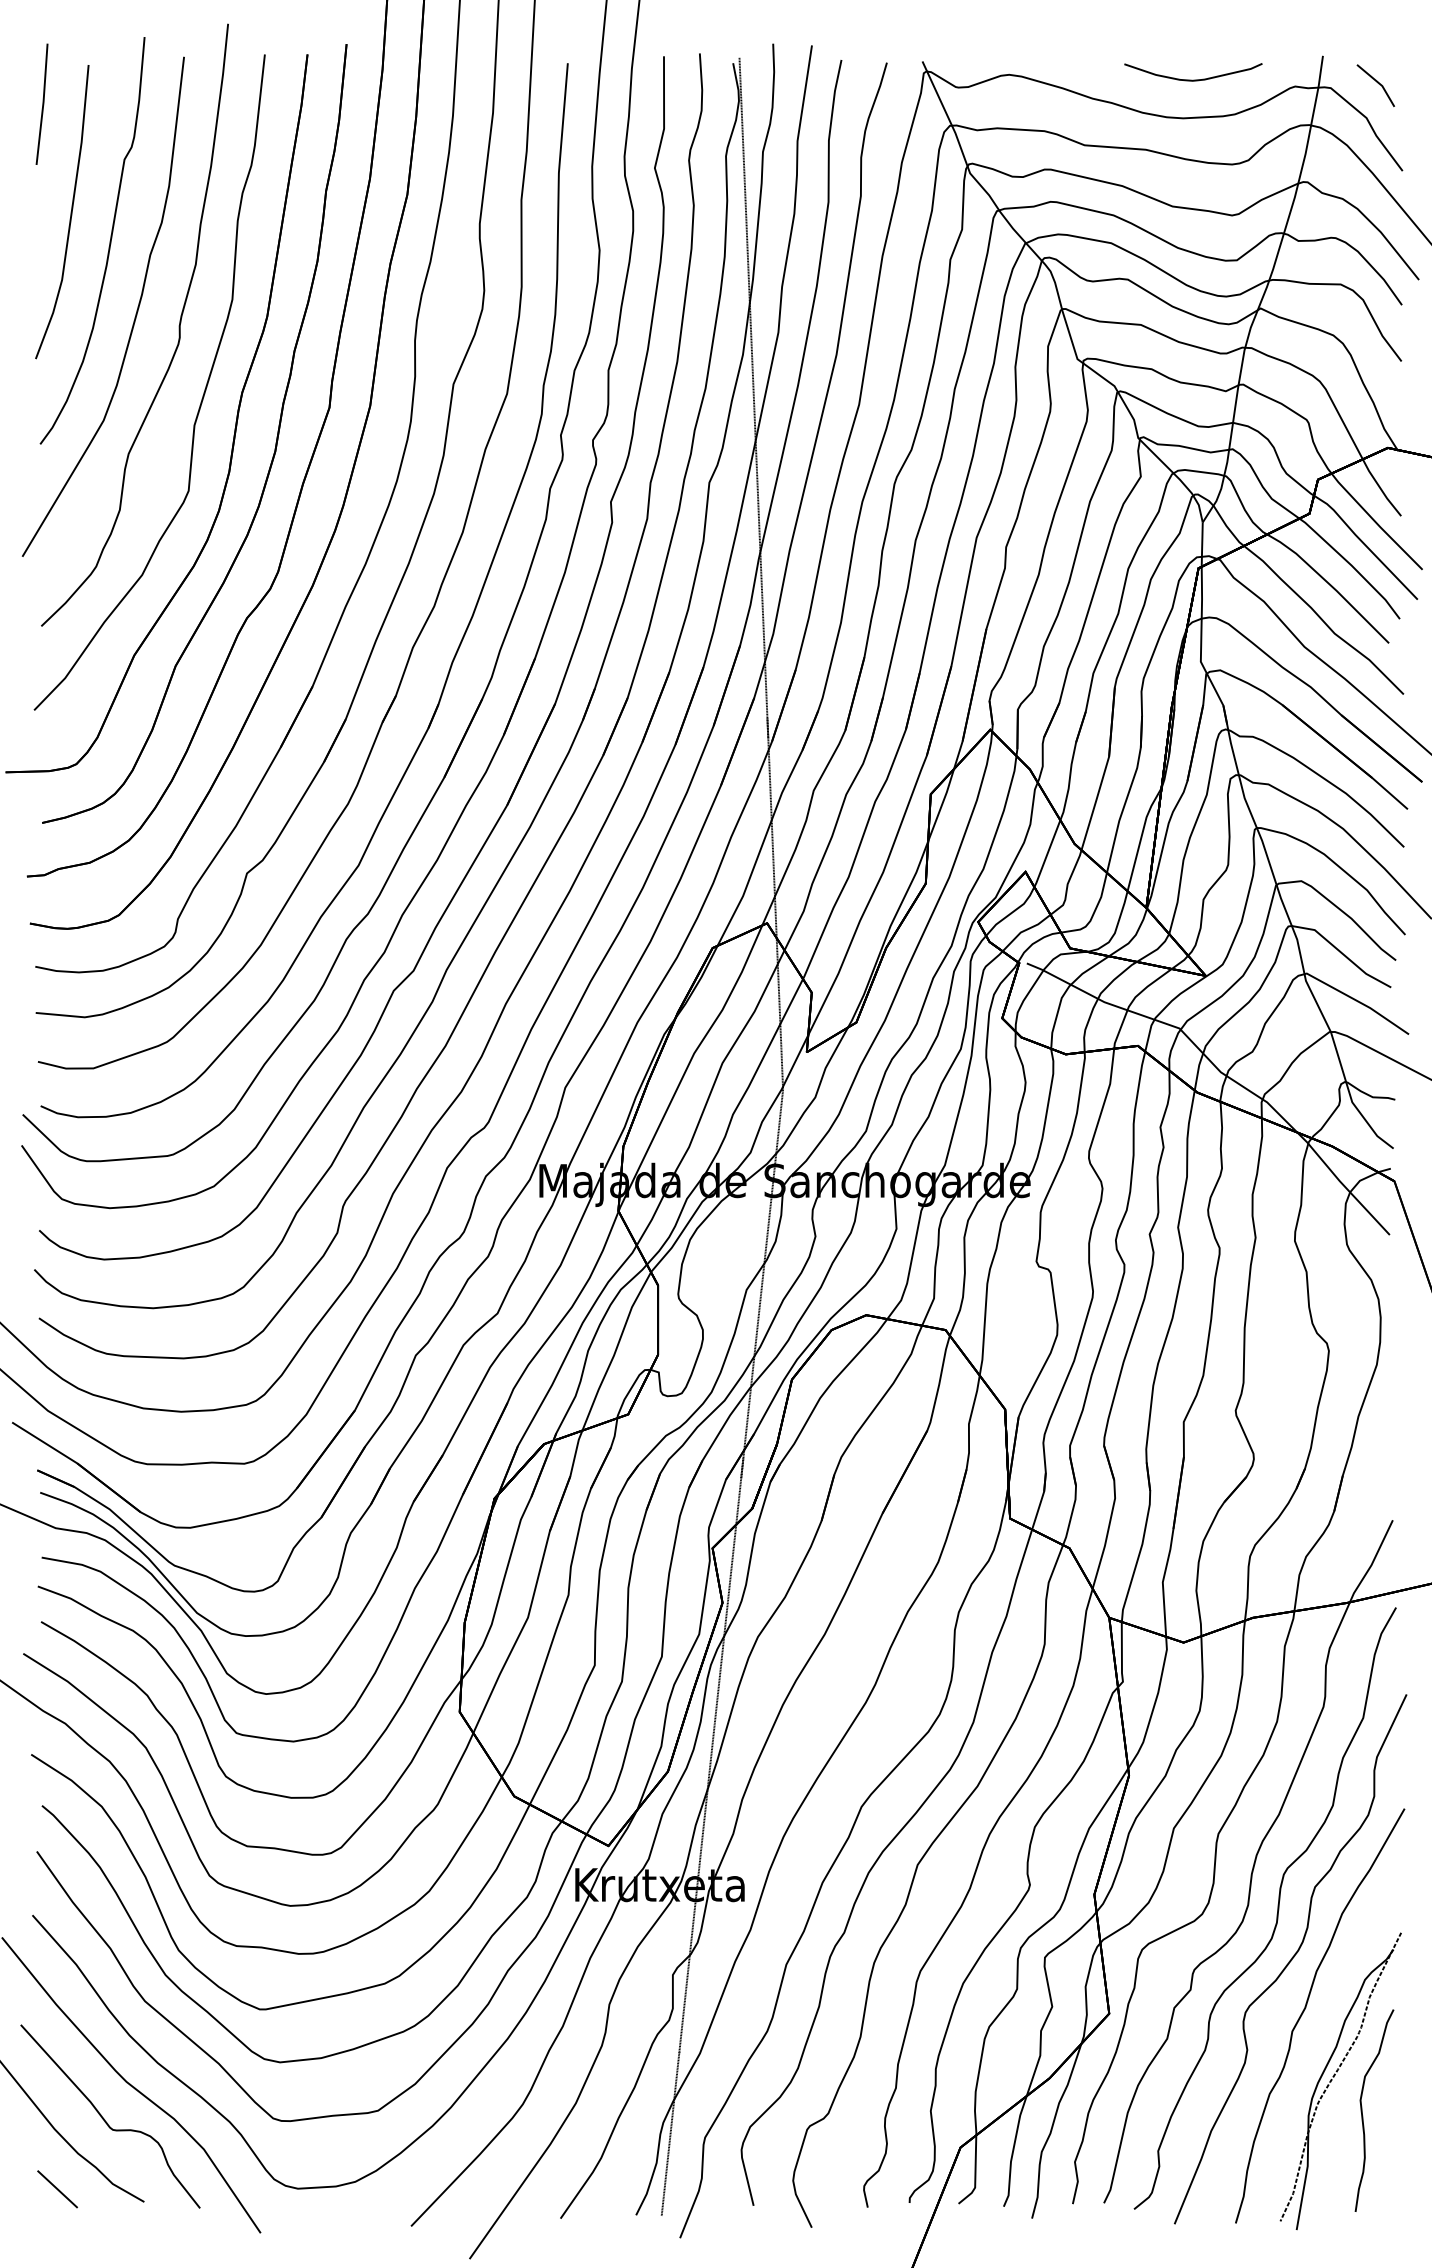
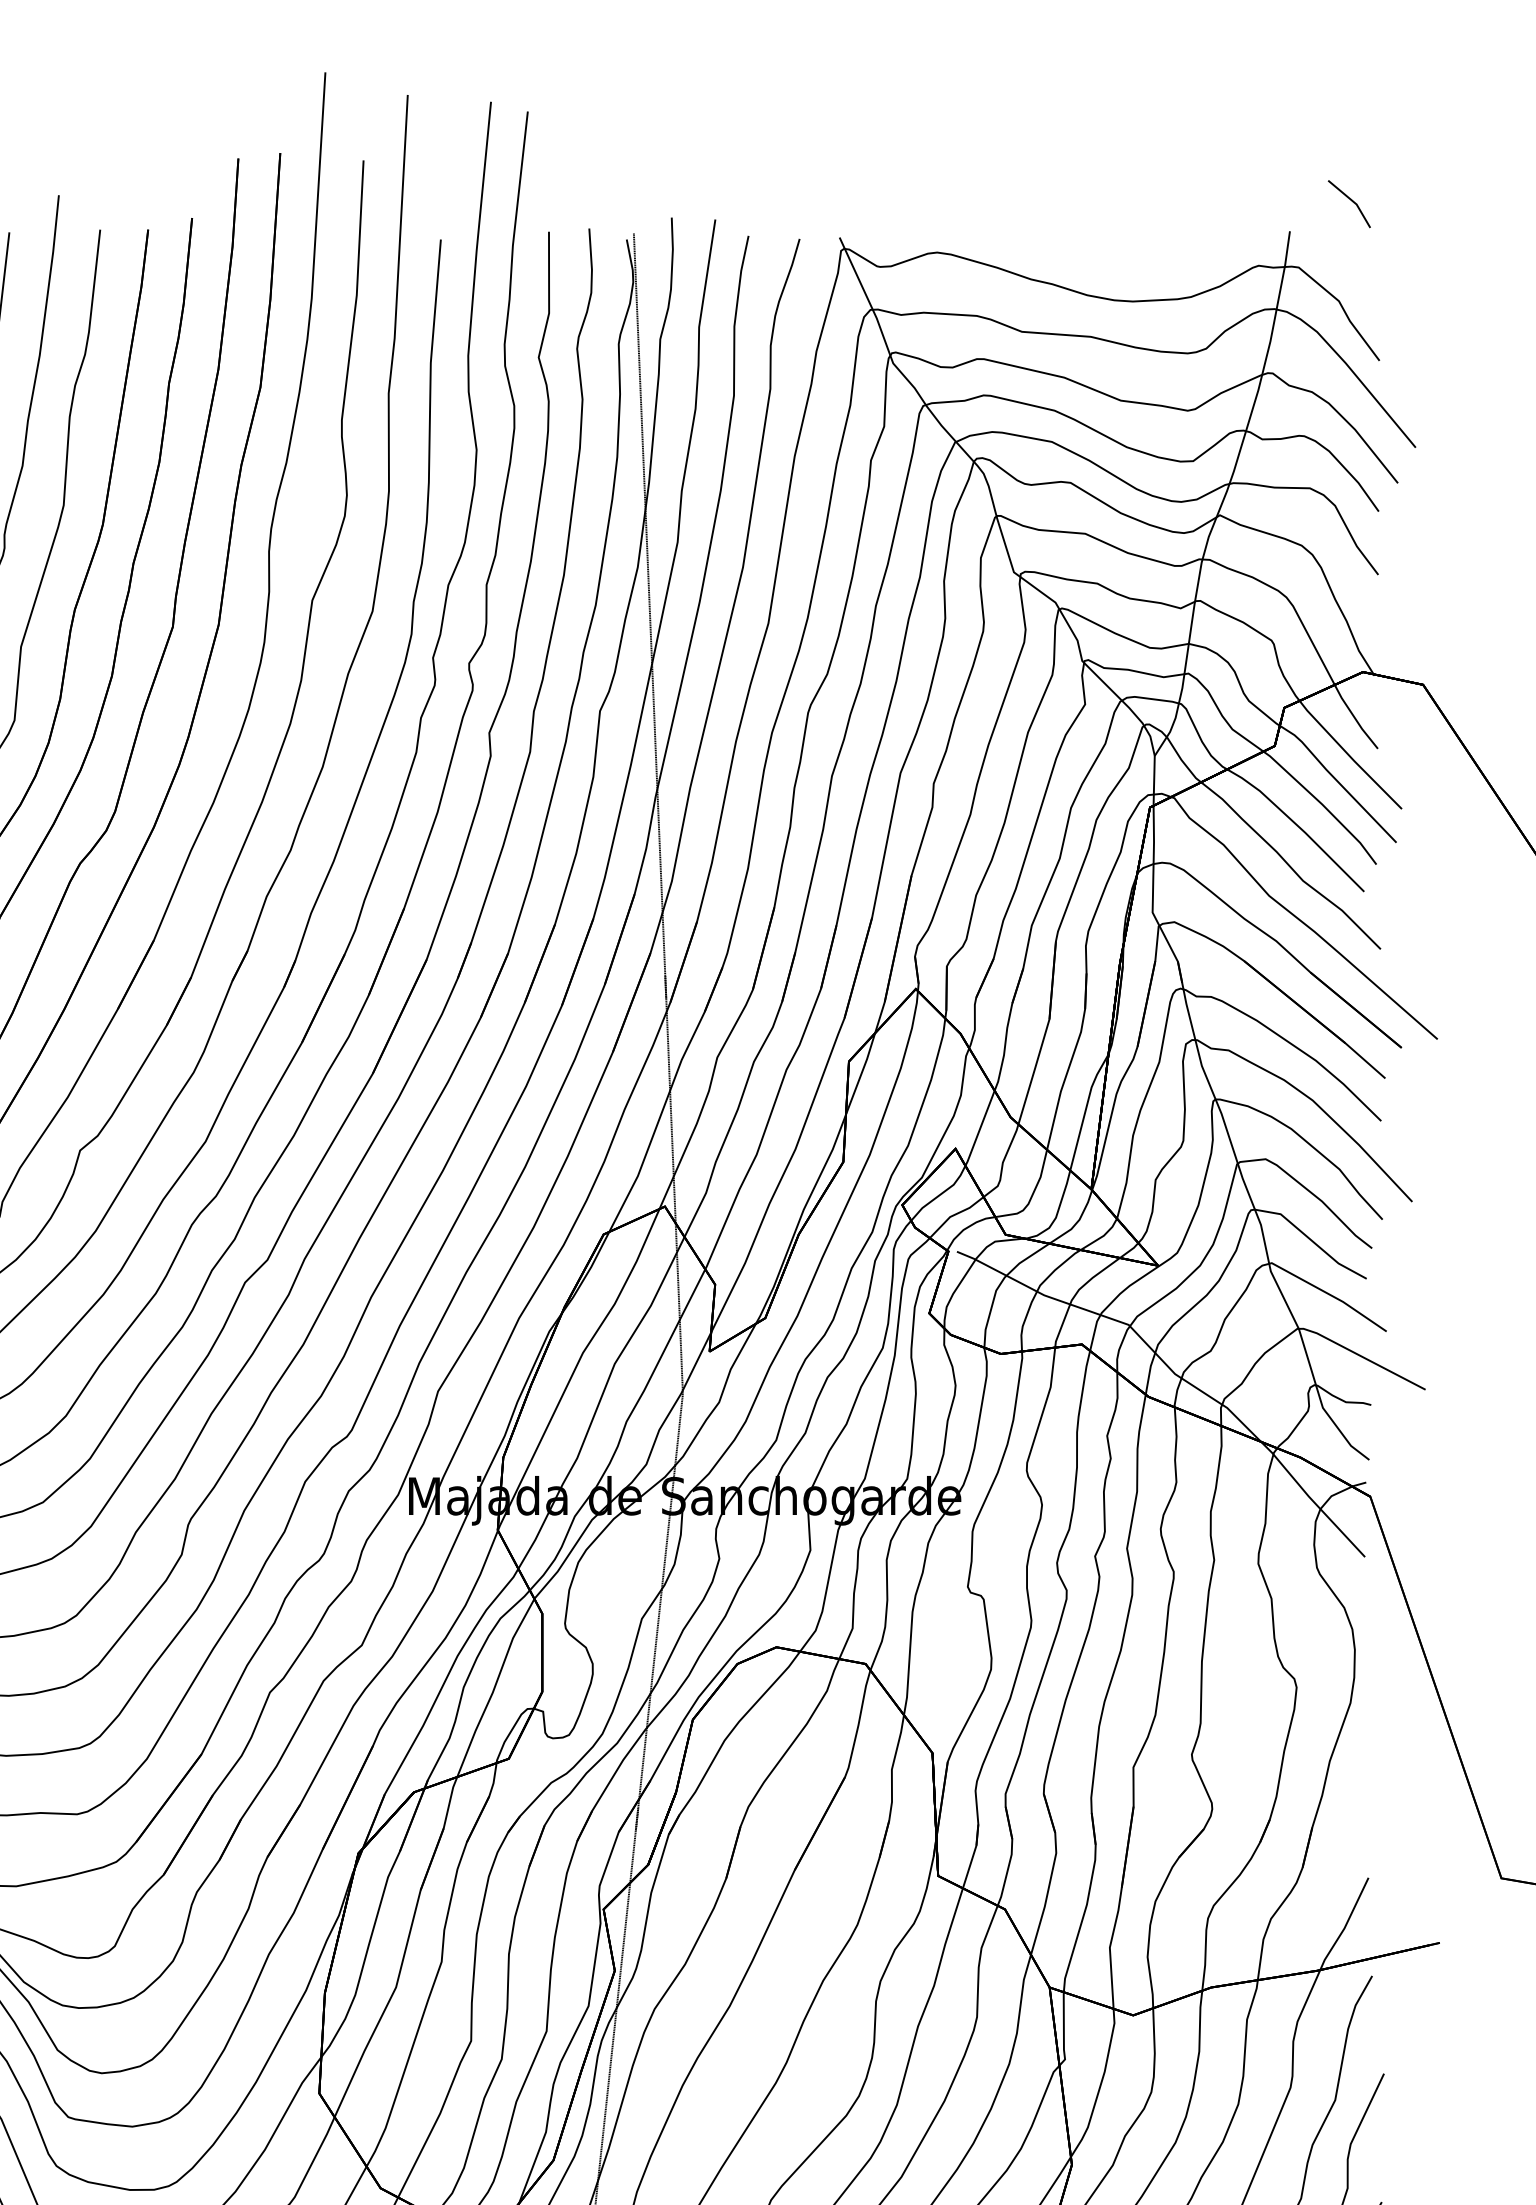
curve: (1193, 79) -> (1144, 257), removed
line: (1377, 83) -> (1351, 201), moved

